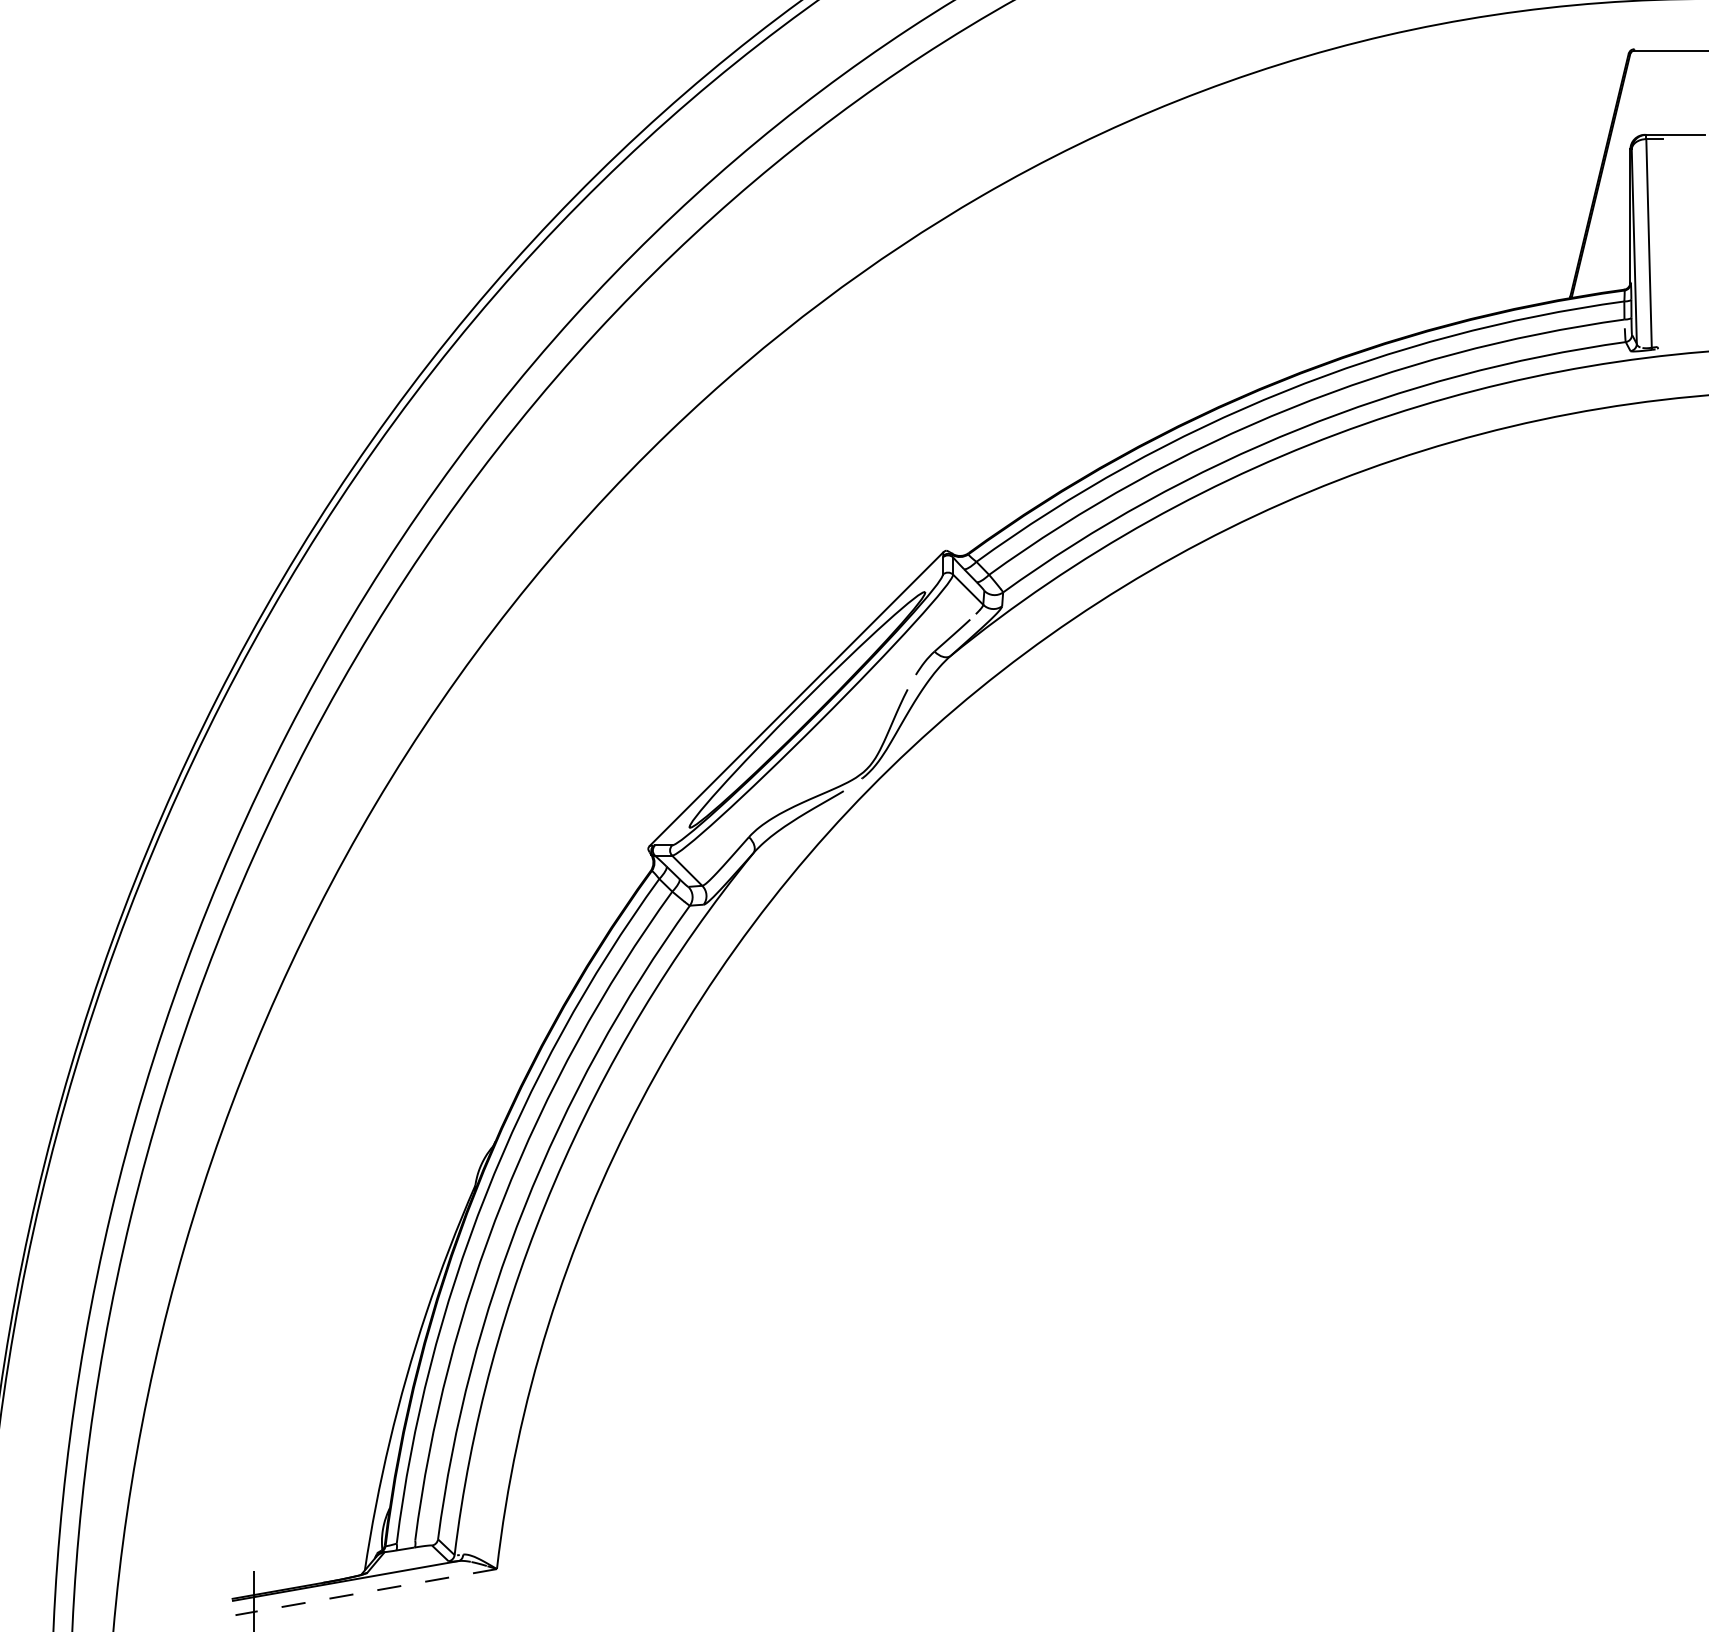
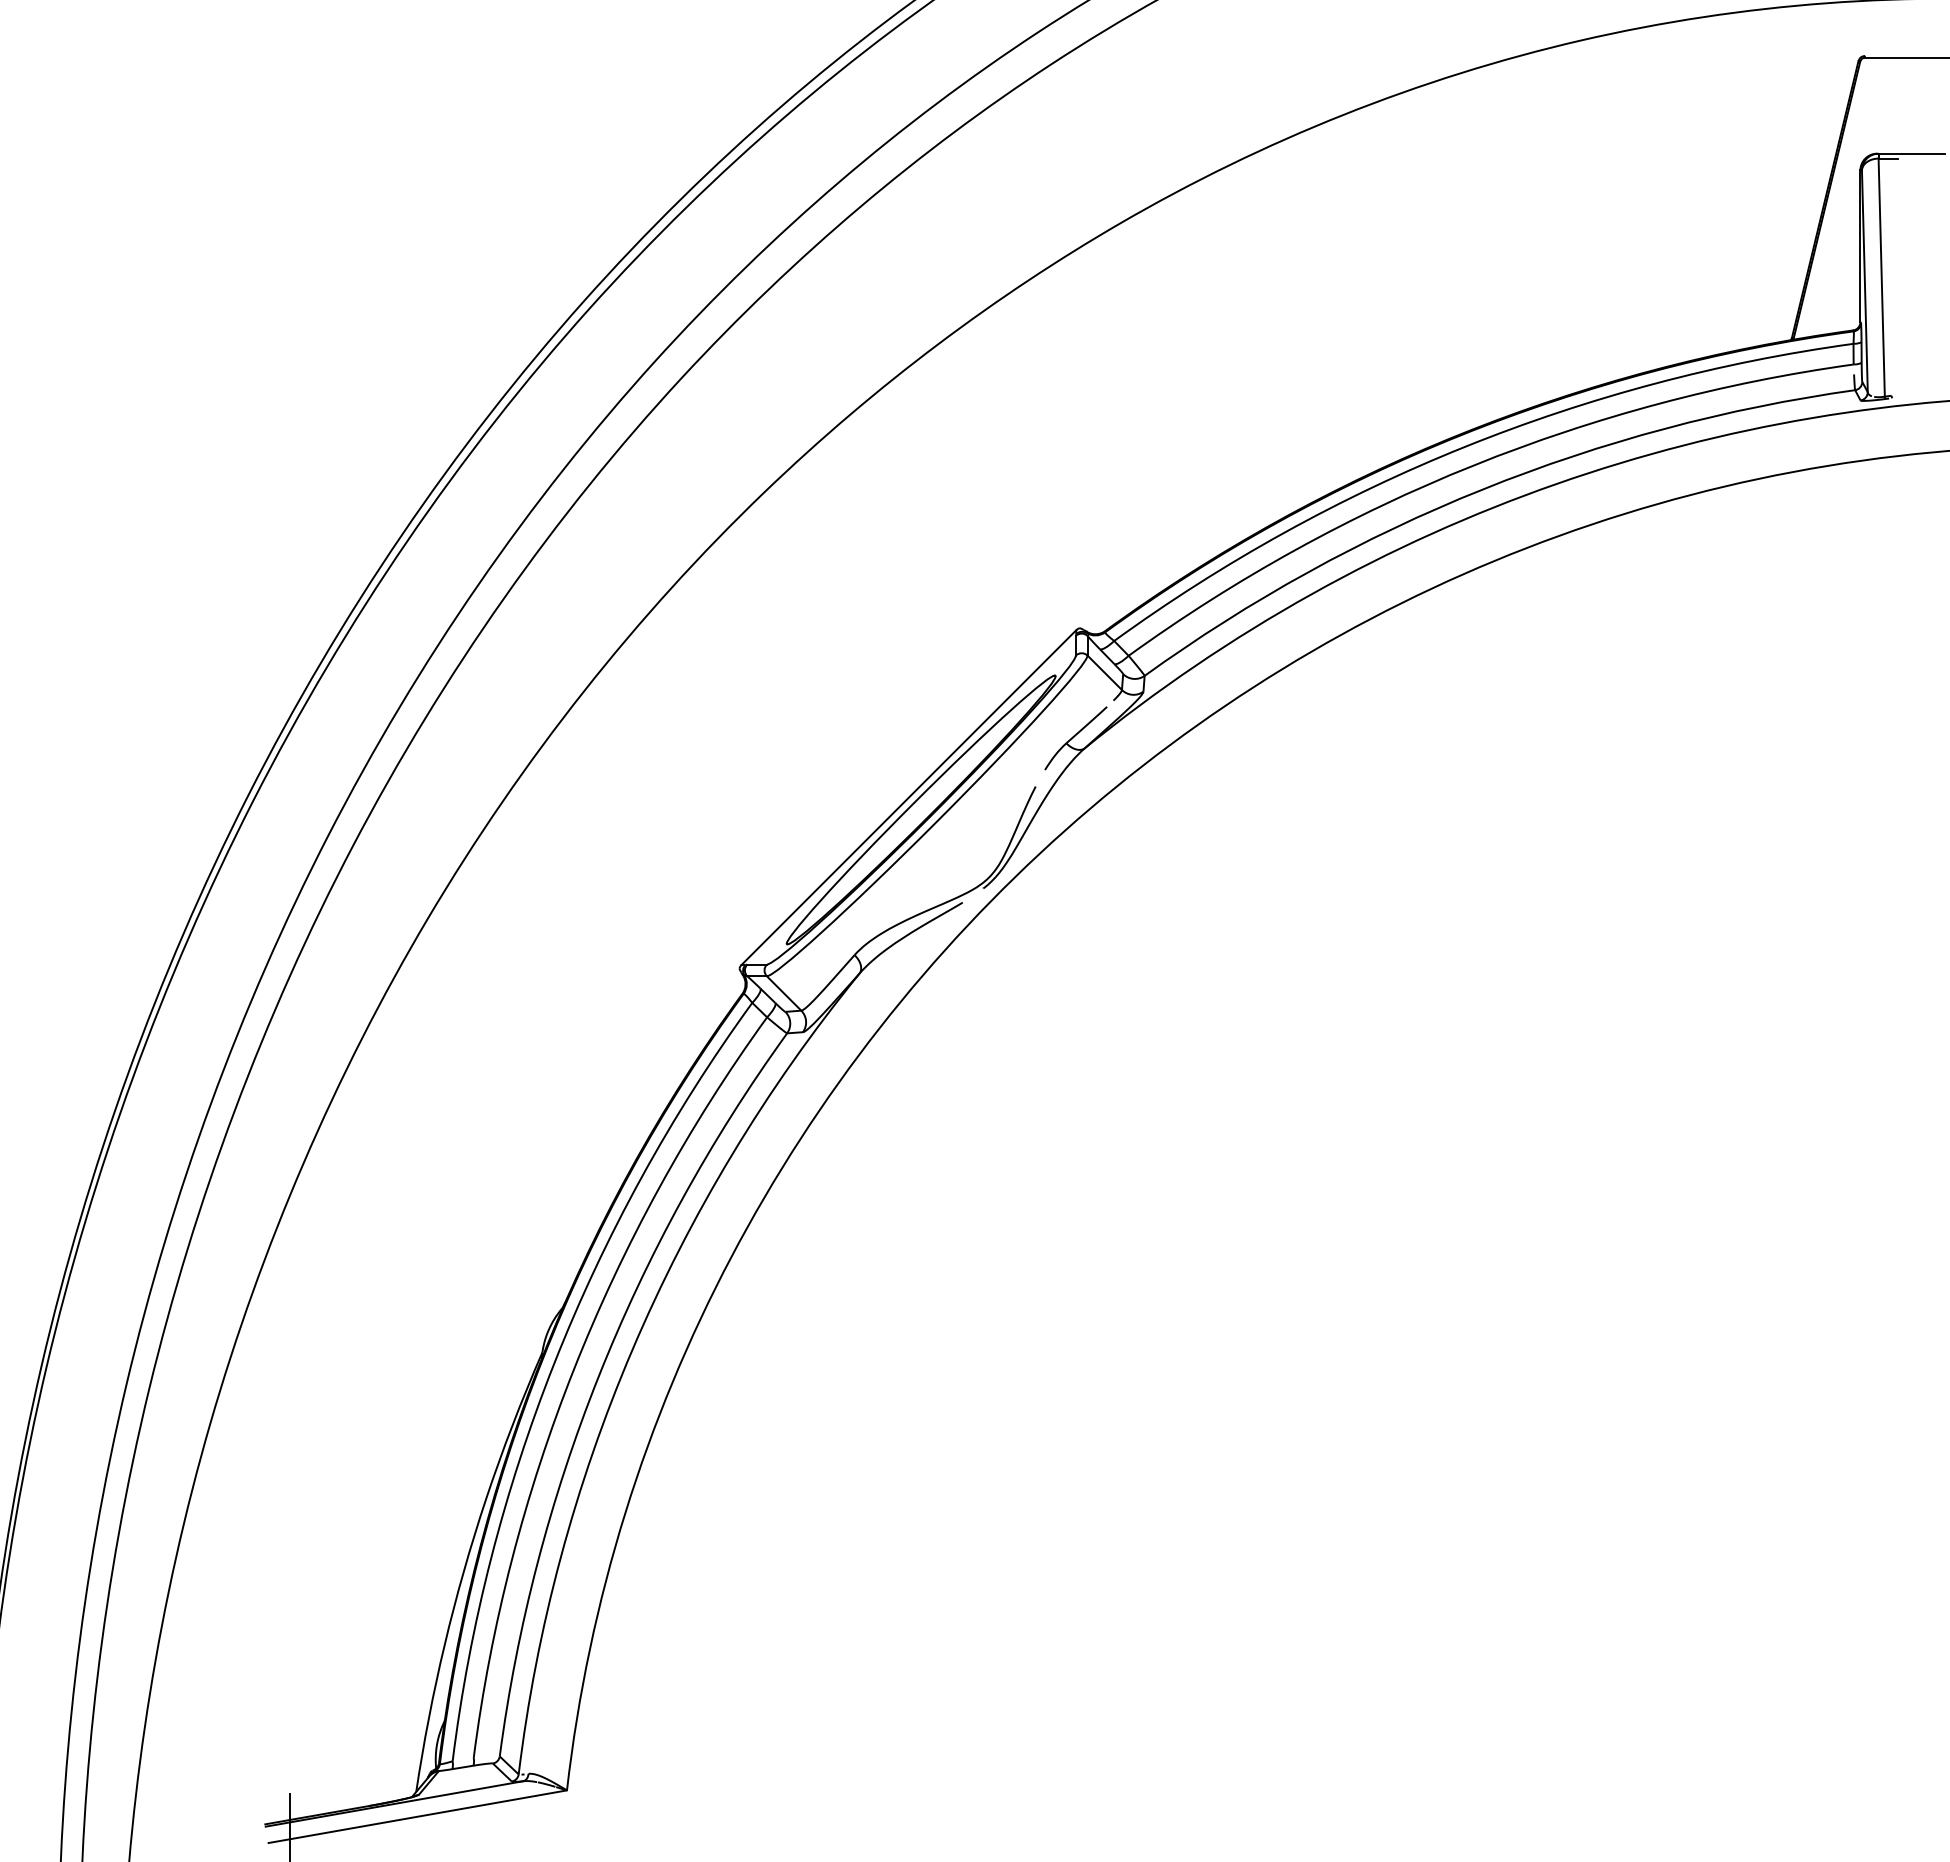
line: (365, 1591) -> (417, 1816), dashed -> solid

